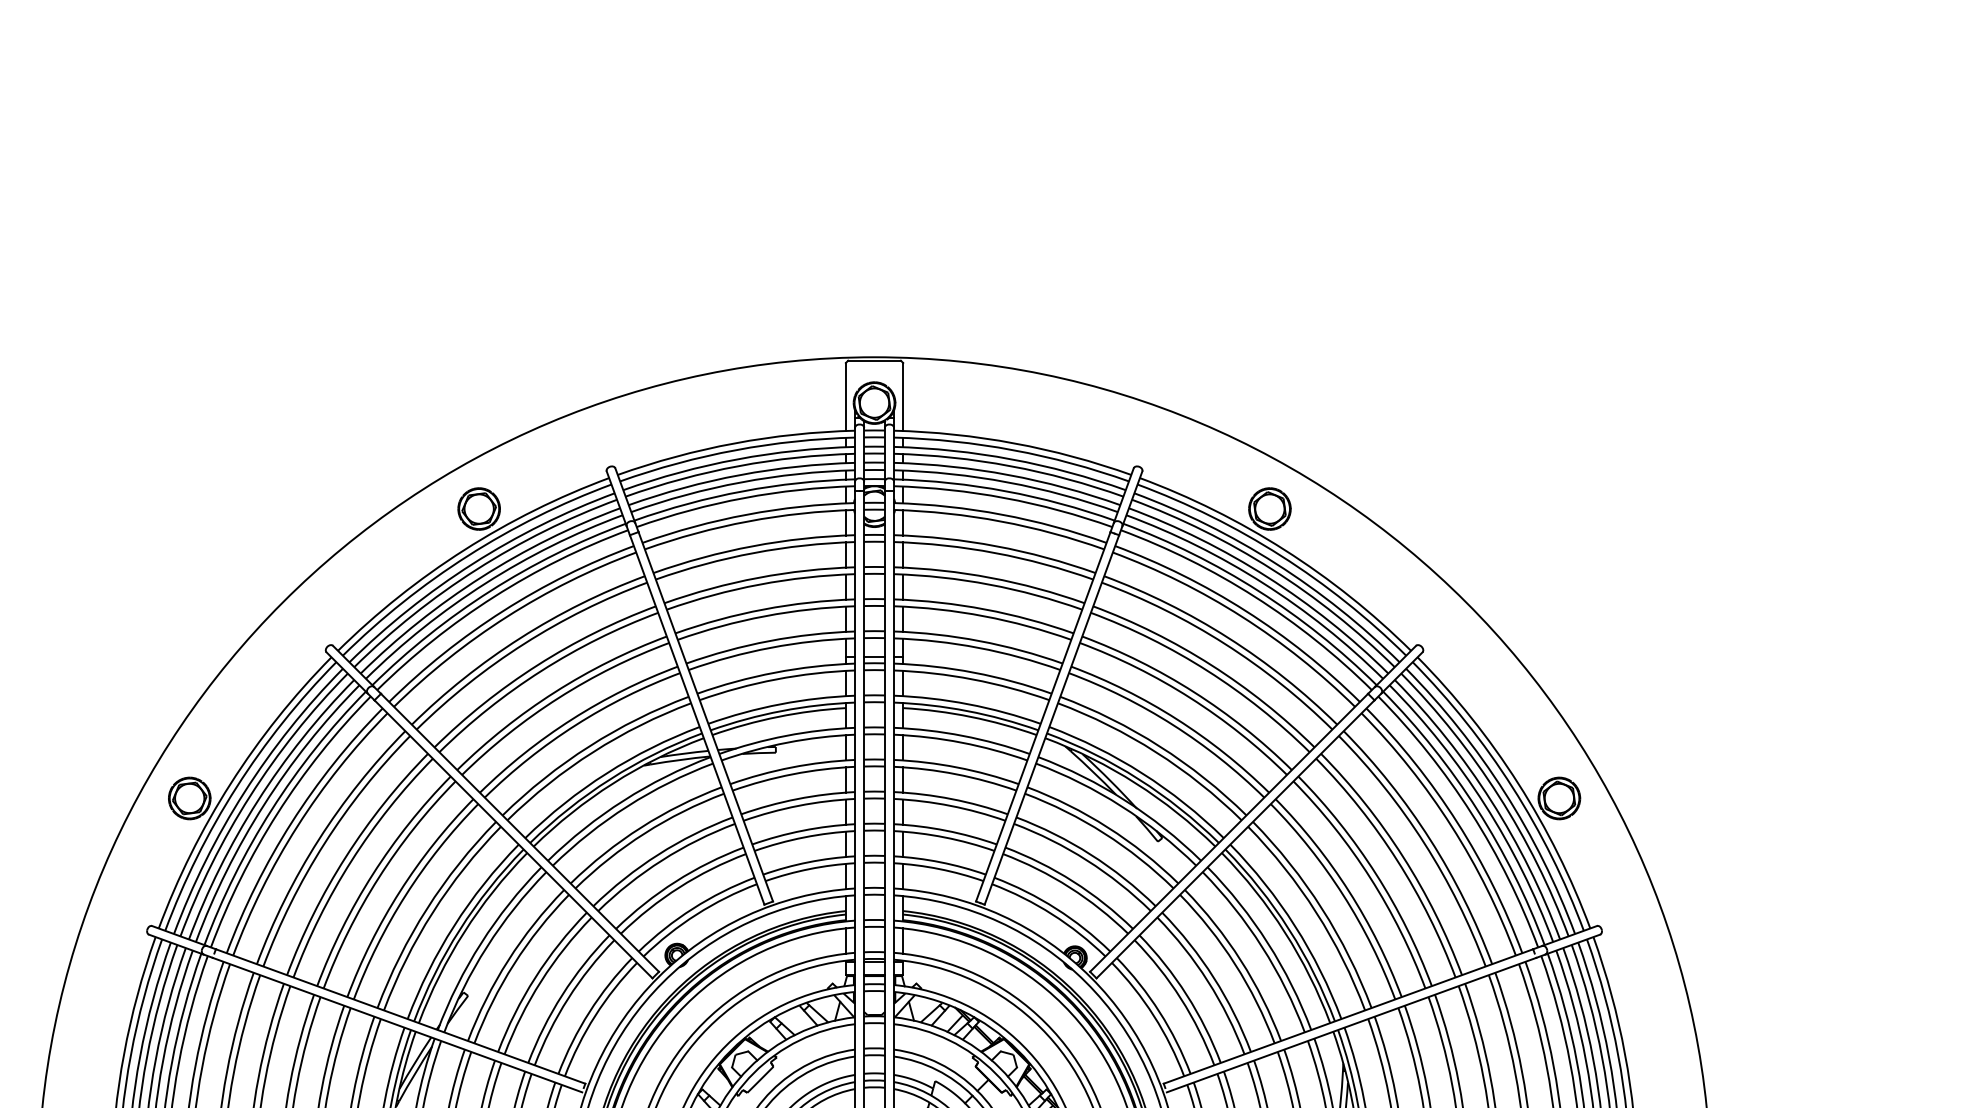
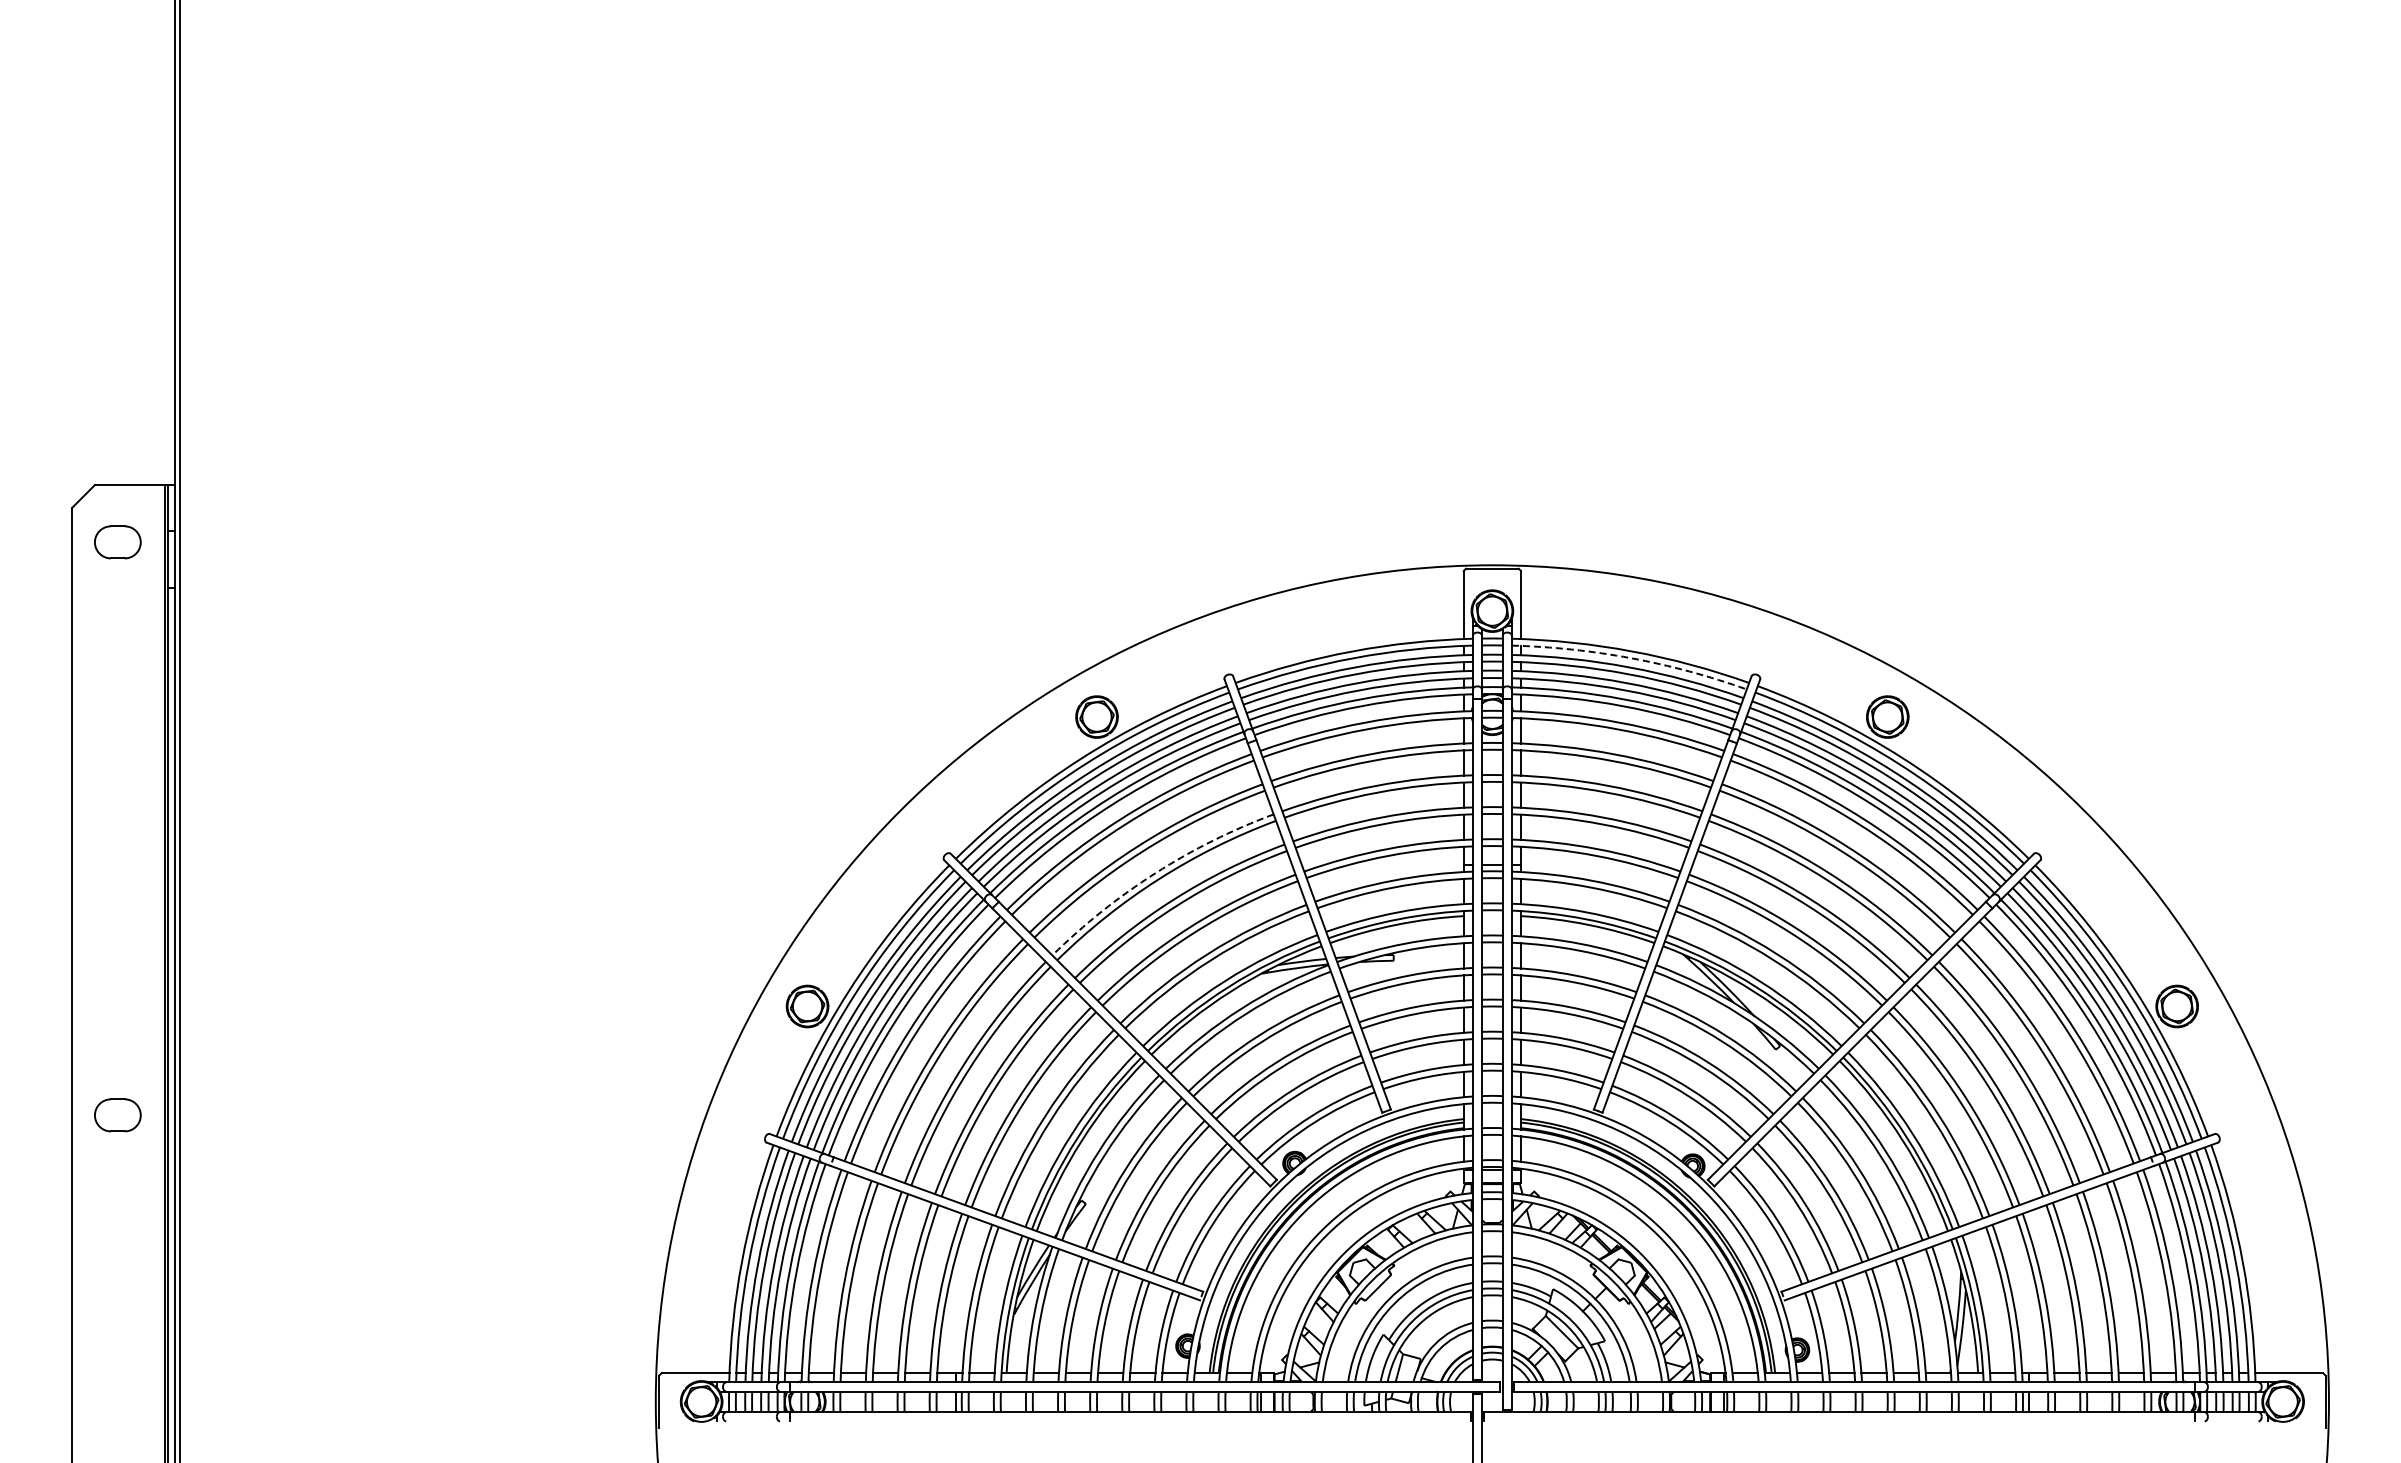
arc: (1013, 450) -> (1631, 658), solid -> dashed
arc: (537, 665) -> (1155, 873), solid -> dashed

